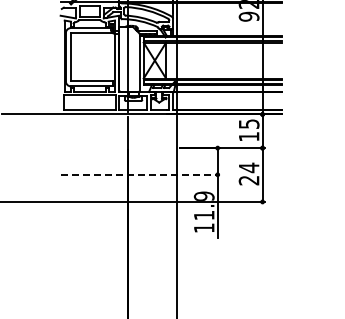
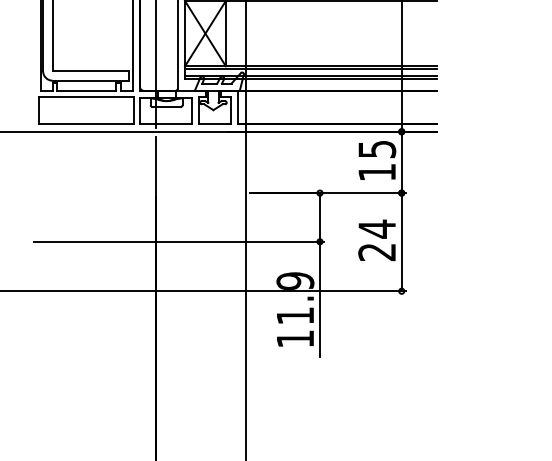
line: (140, 174) -> (179, 241), dashed -> solid

